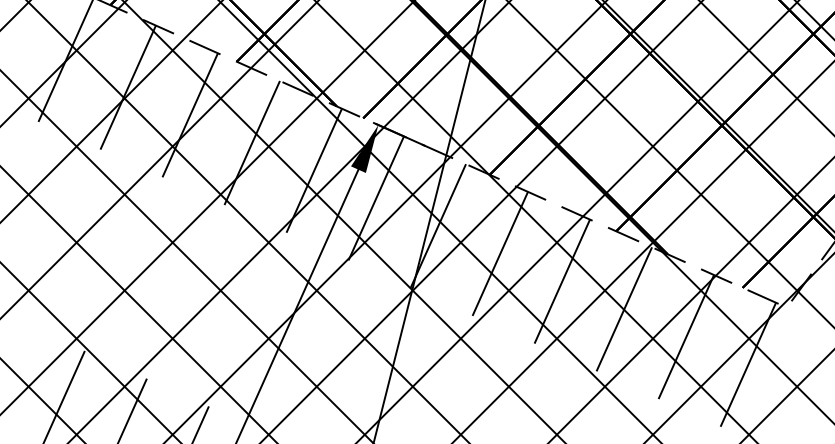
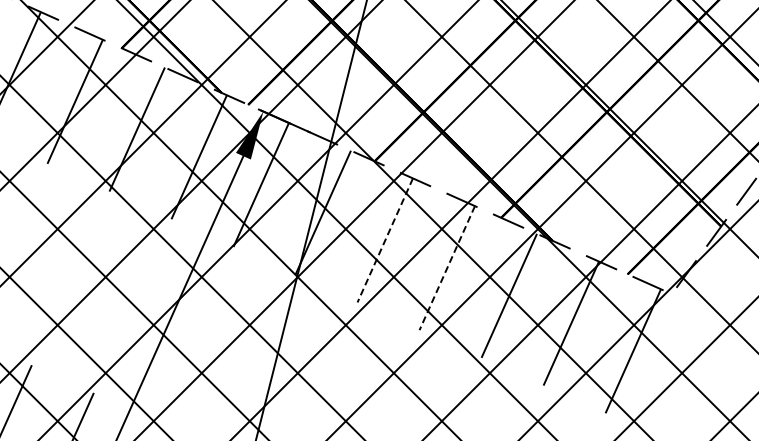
line: (500, 253) -> (385, 240), solid -> dashed
line: (562, 281) -> (447, 268), solid -> dashed

